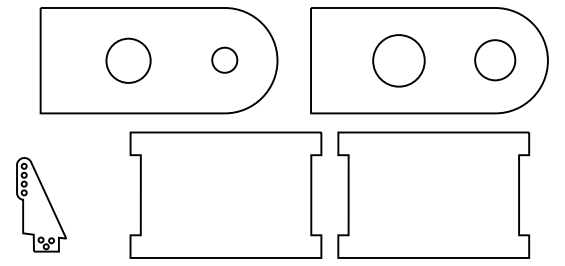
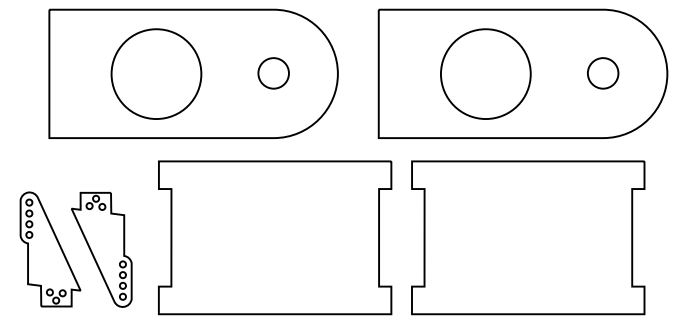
circle: (128, 60) -> (156, 73), size x1.67
circle: (494, 60) -> (602, 73), size x0.62
circle: (398, 61) -> (485, 74), size x1.43
part: (83, 204) -> (101, 249), added

